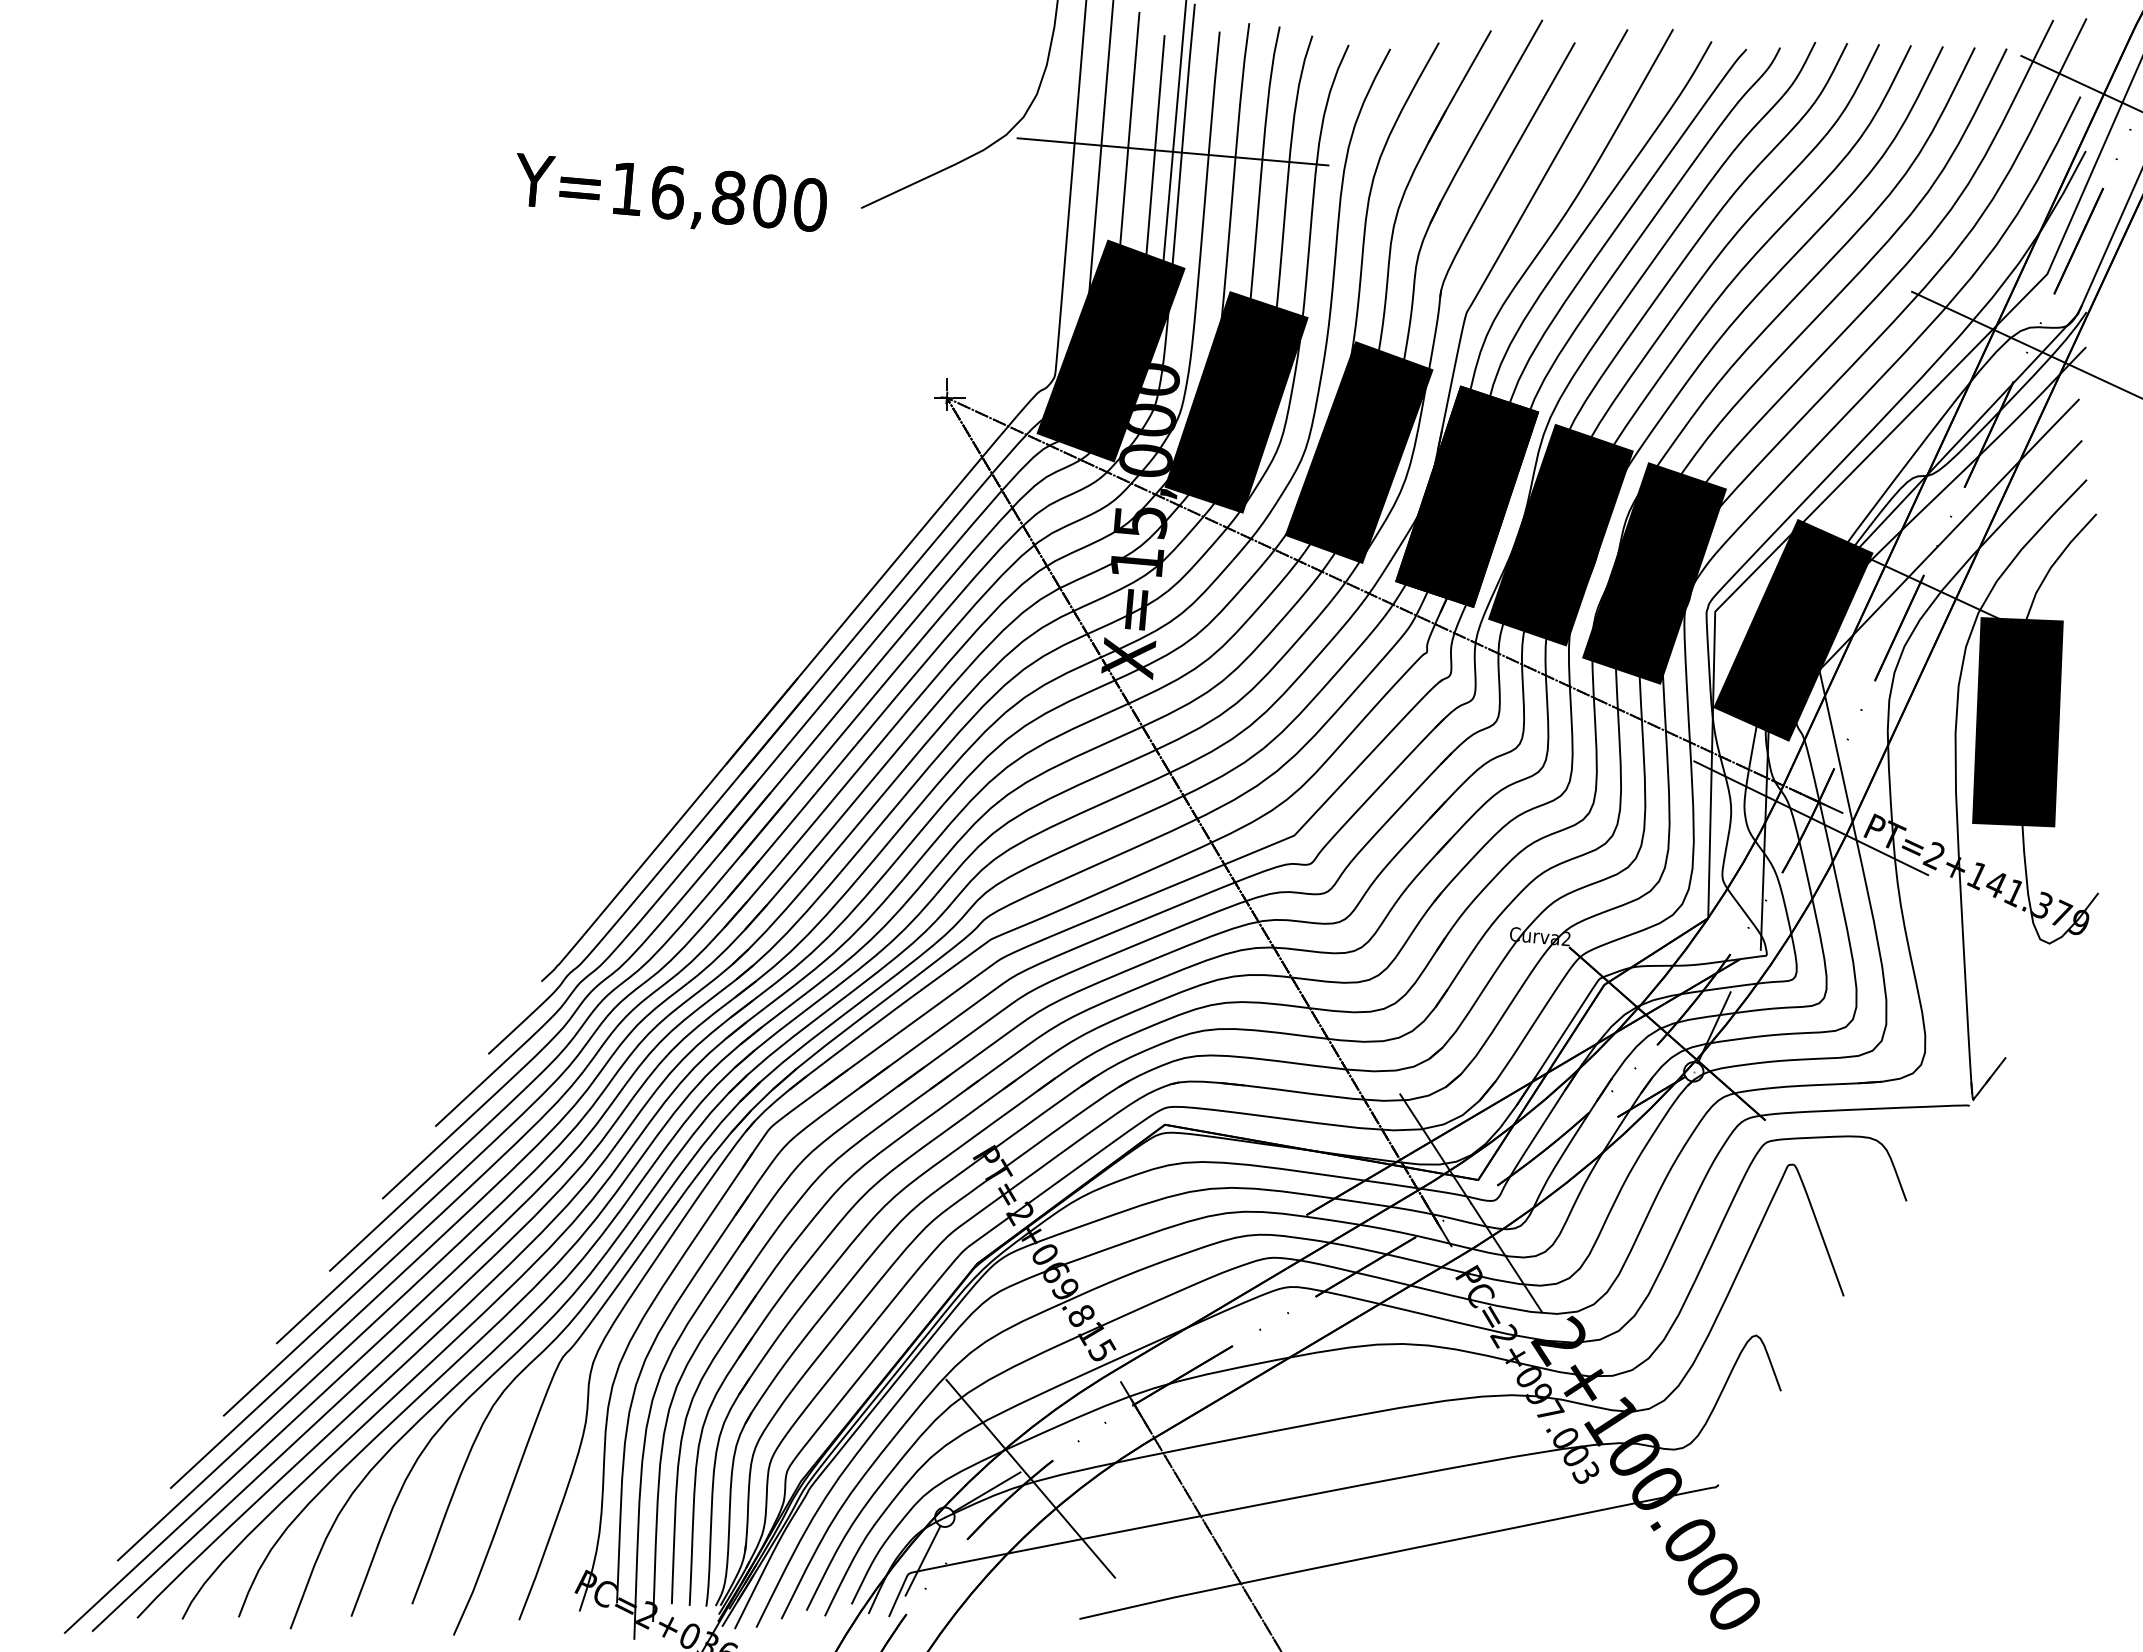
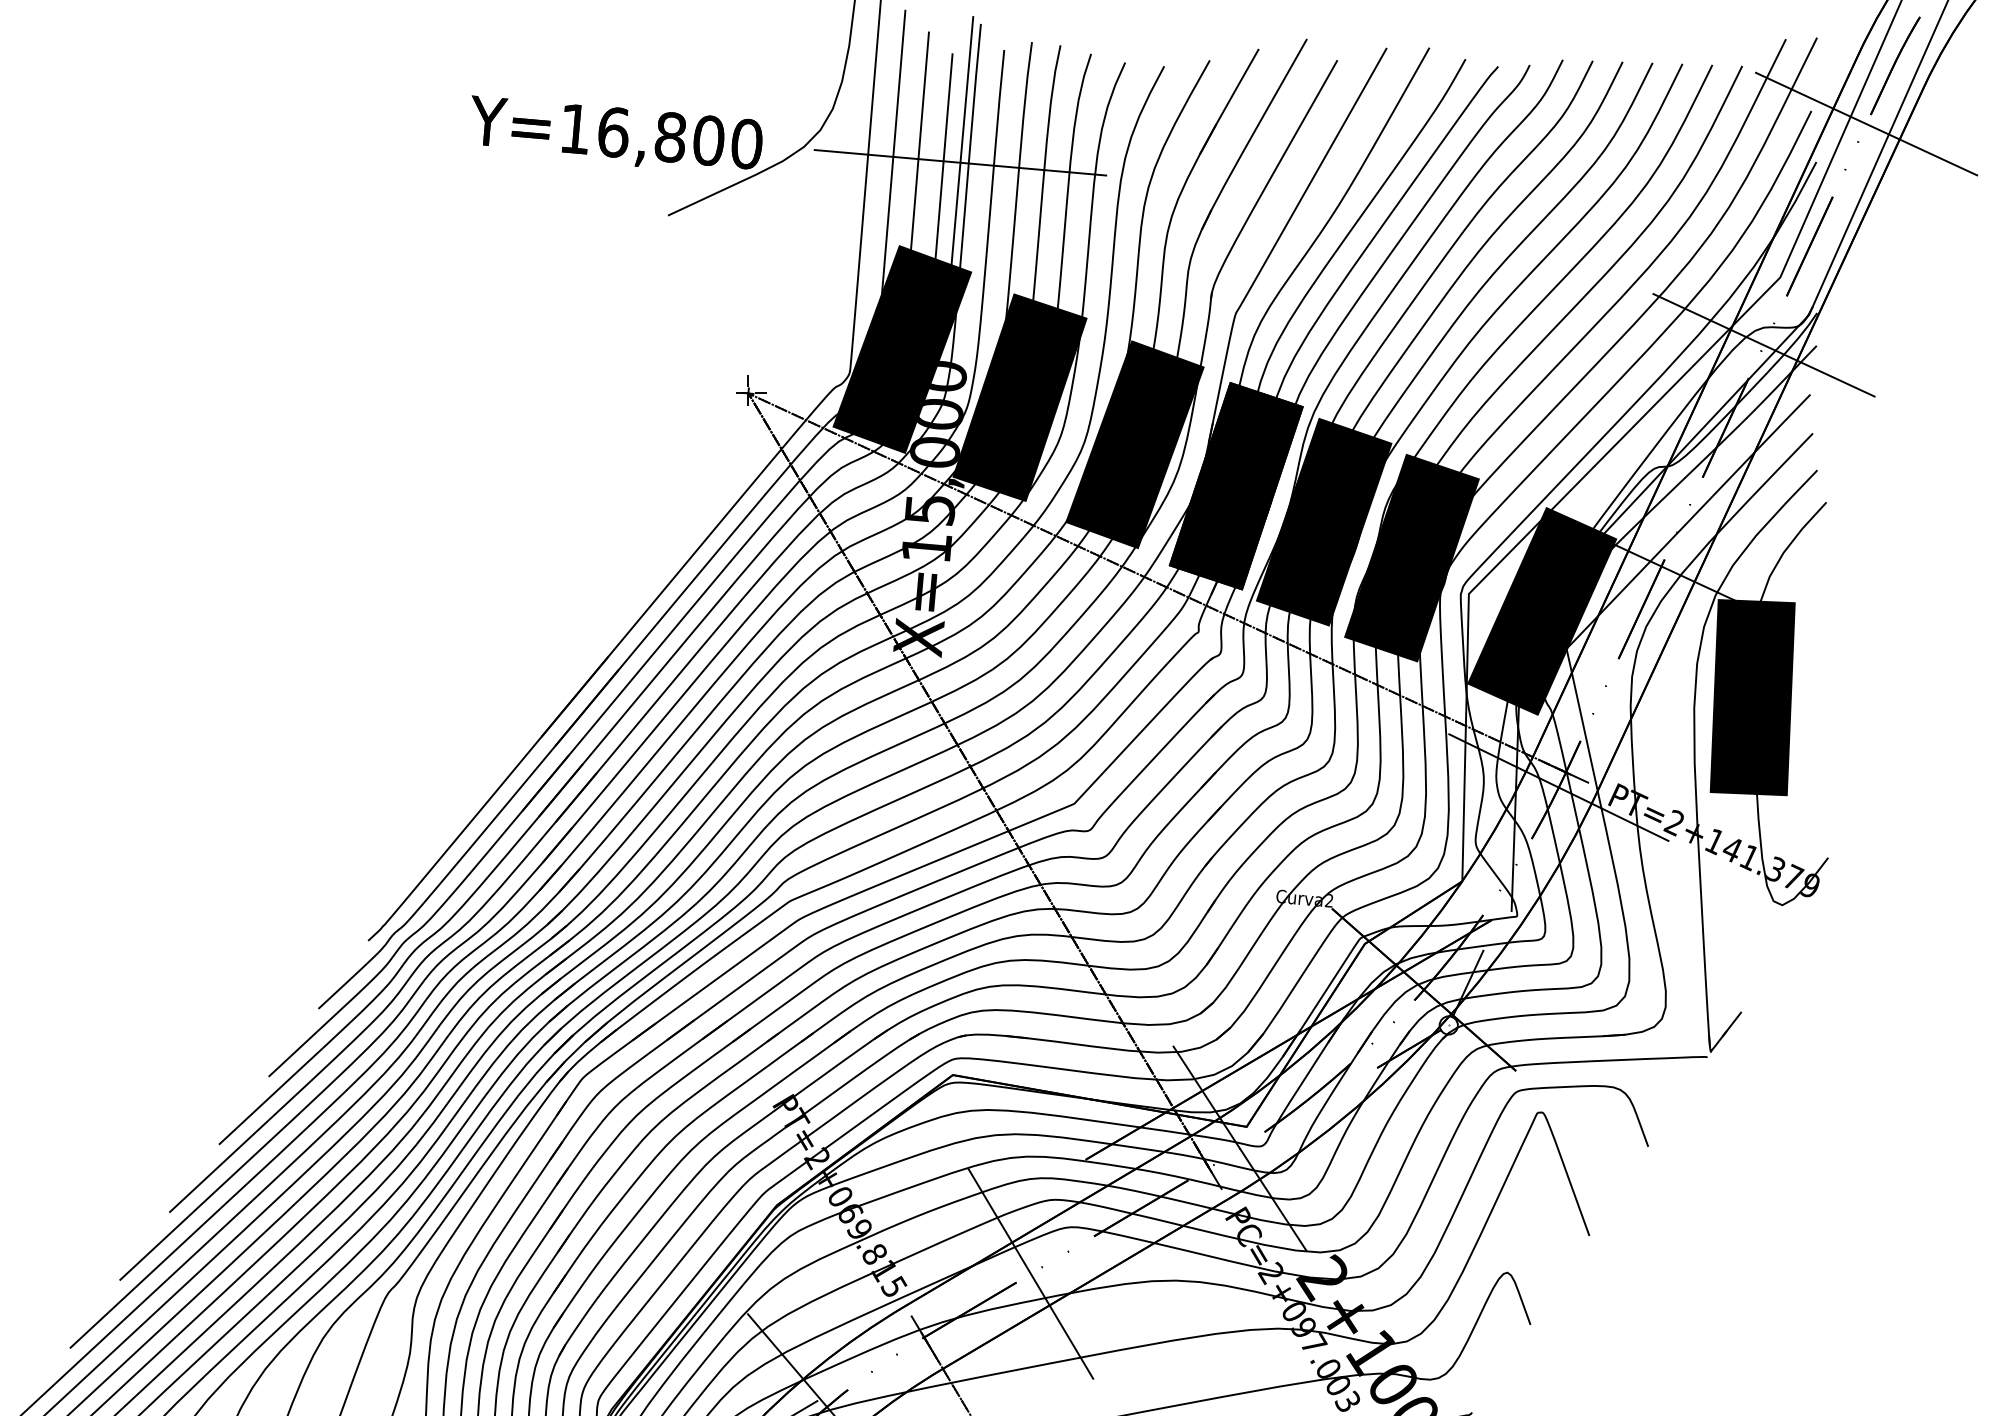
text: (671, 192) -> (616, 132), moved
line: (1247, 1336) -> (1030, 1273), added

